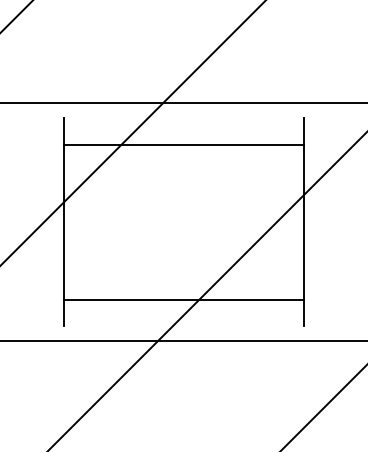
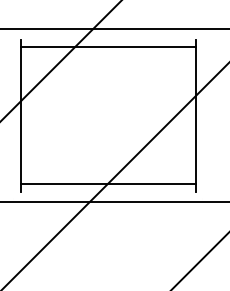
line: (183, 145) -> (107, 47), moved
line: (183, 299) -> (107, 183), moved

